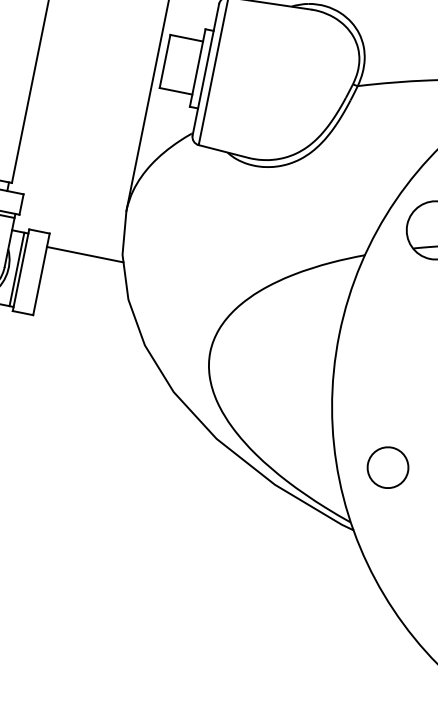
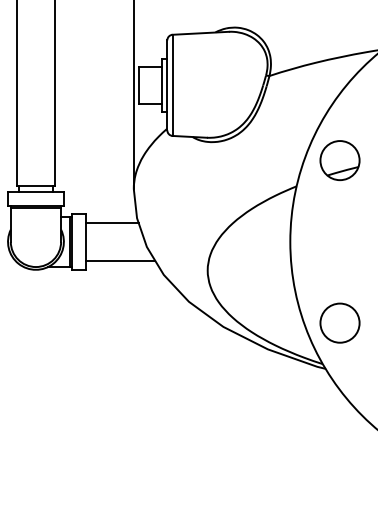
line: (85, 311) -> (120, 260), added
circle: (387, 466) -> (339, 322), size x1.43

